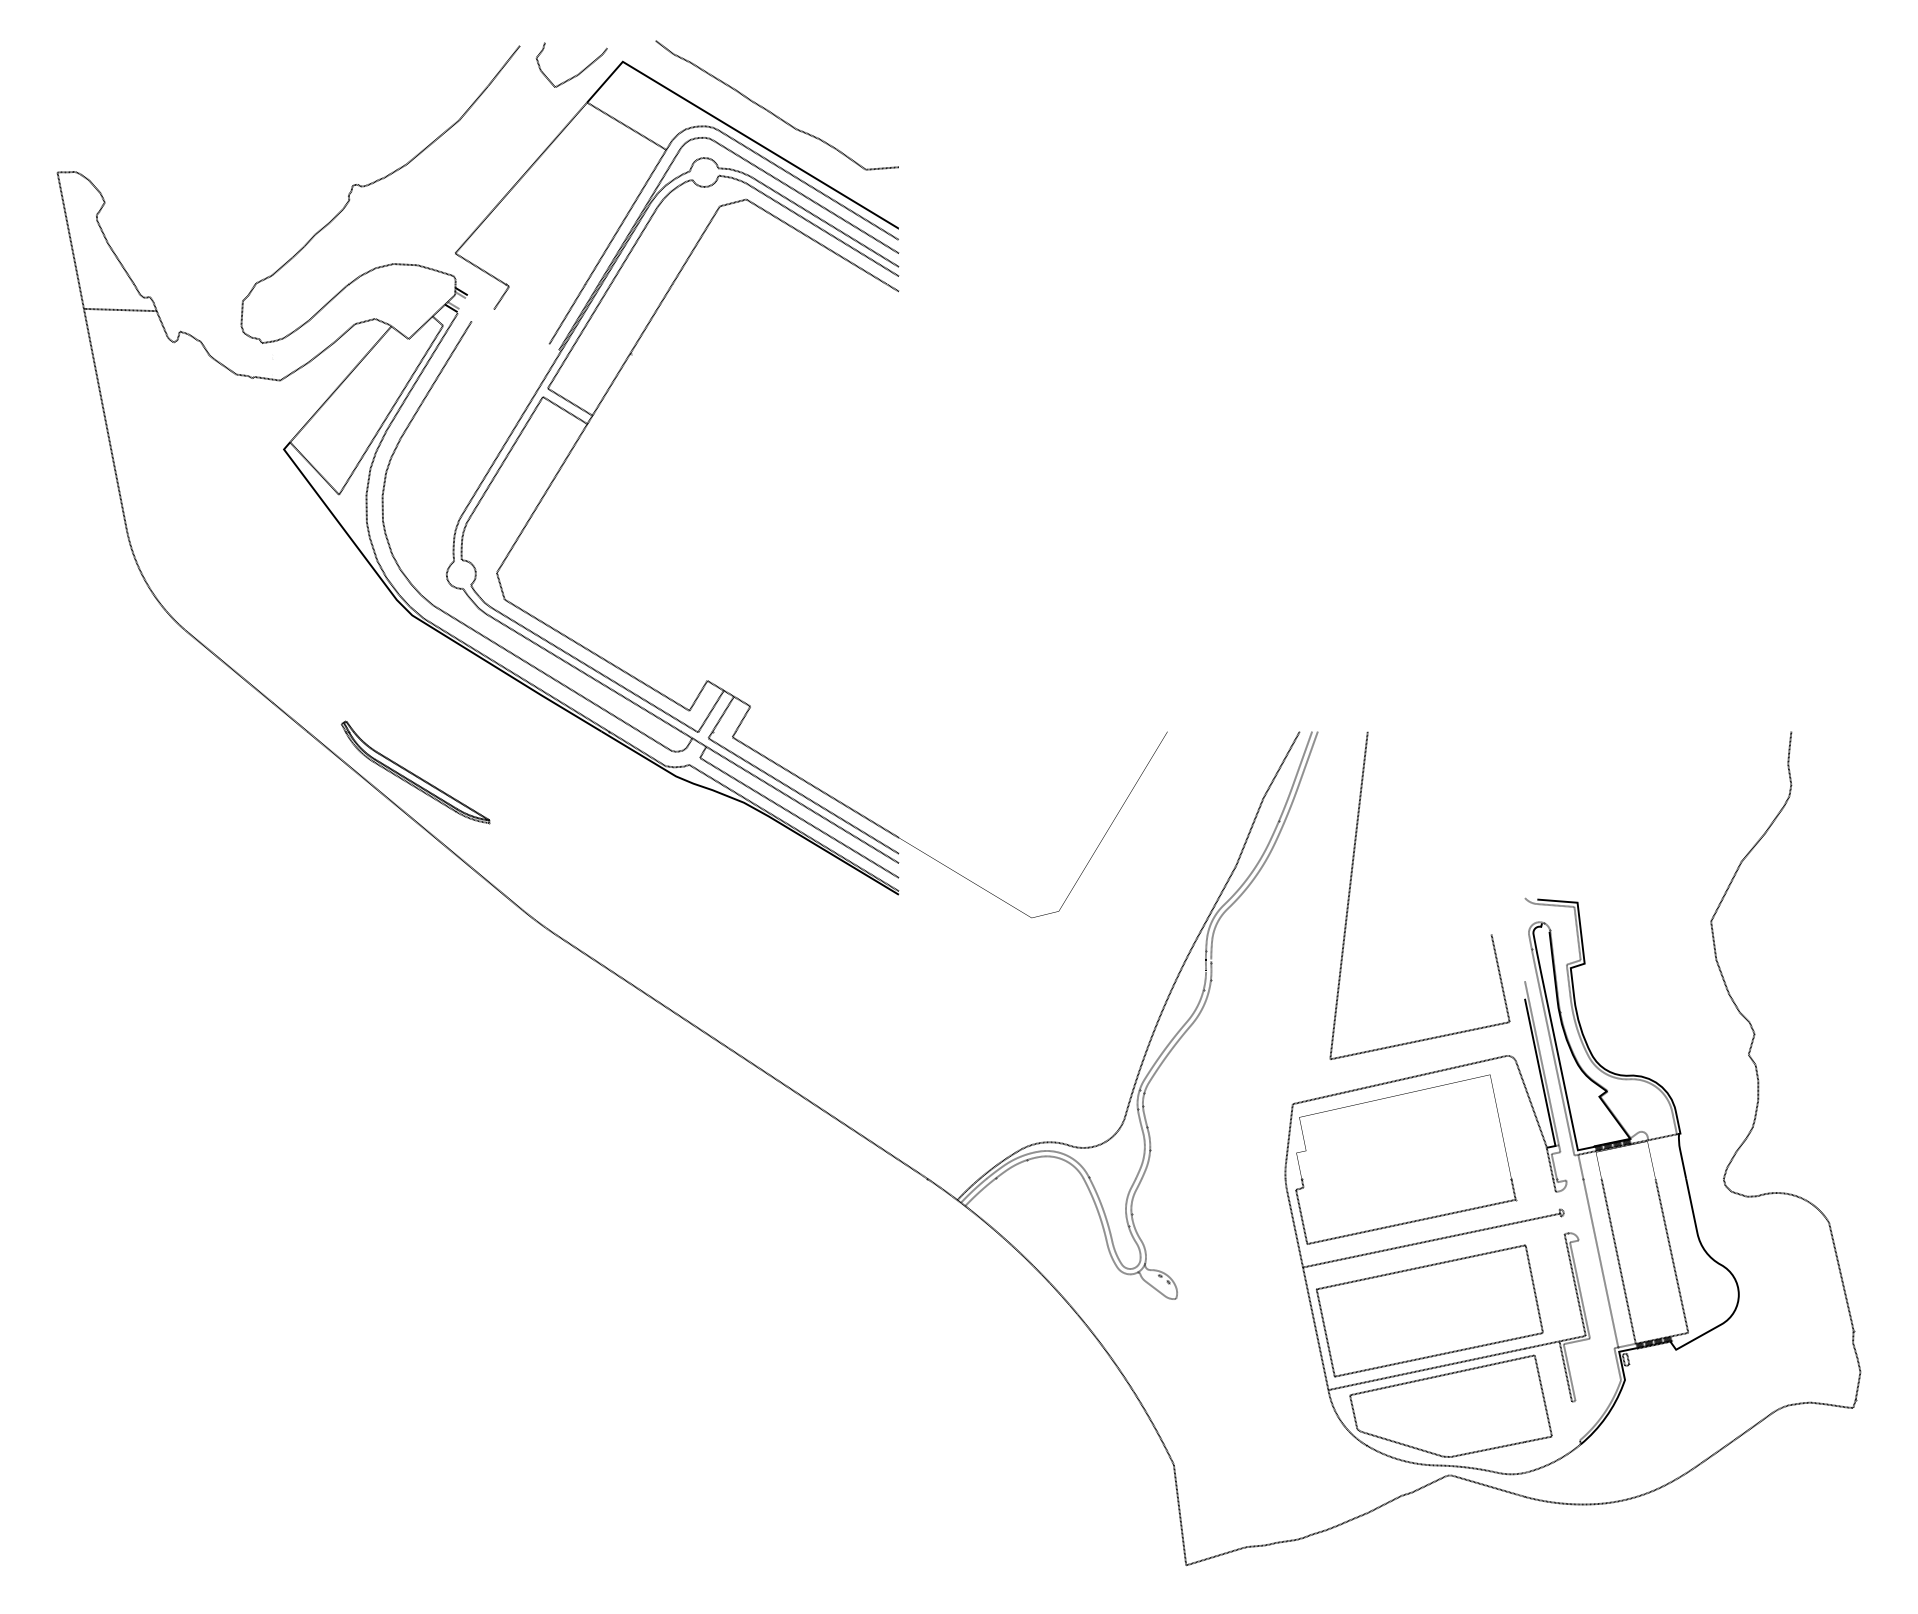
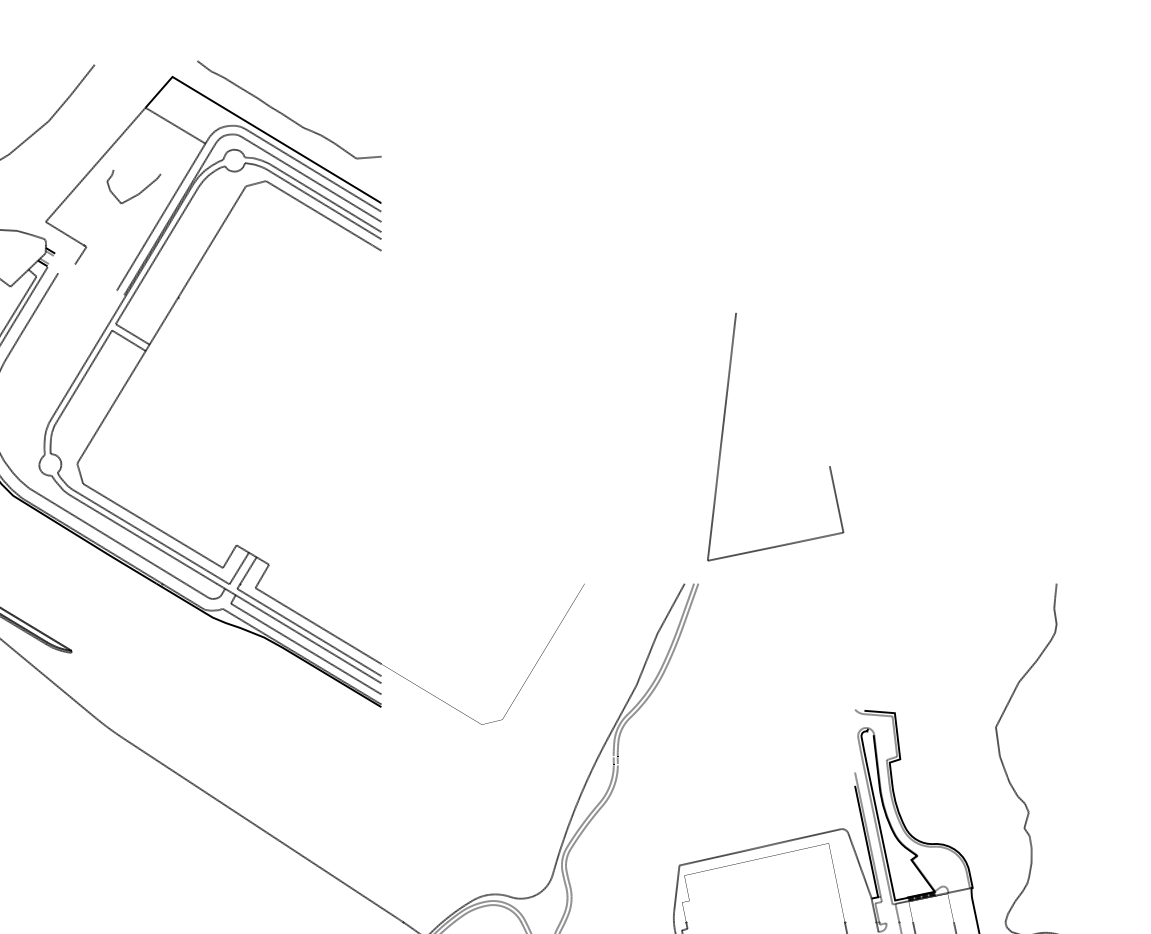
curve: (576, 74) -> (137, 193), moved
line: (1351, 884) -> (723, 428), moved

